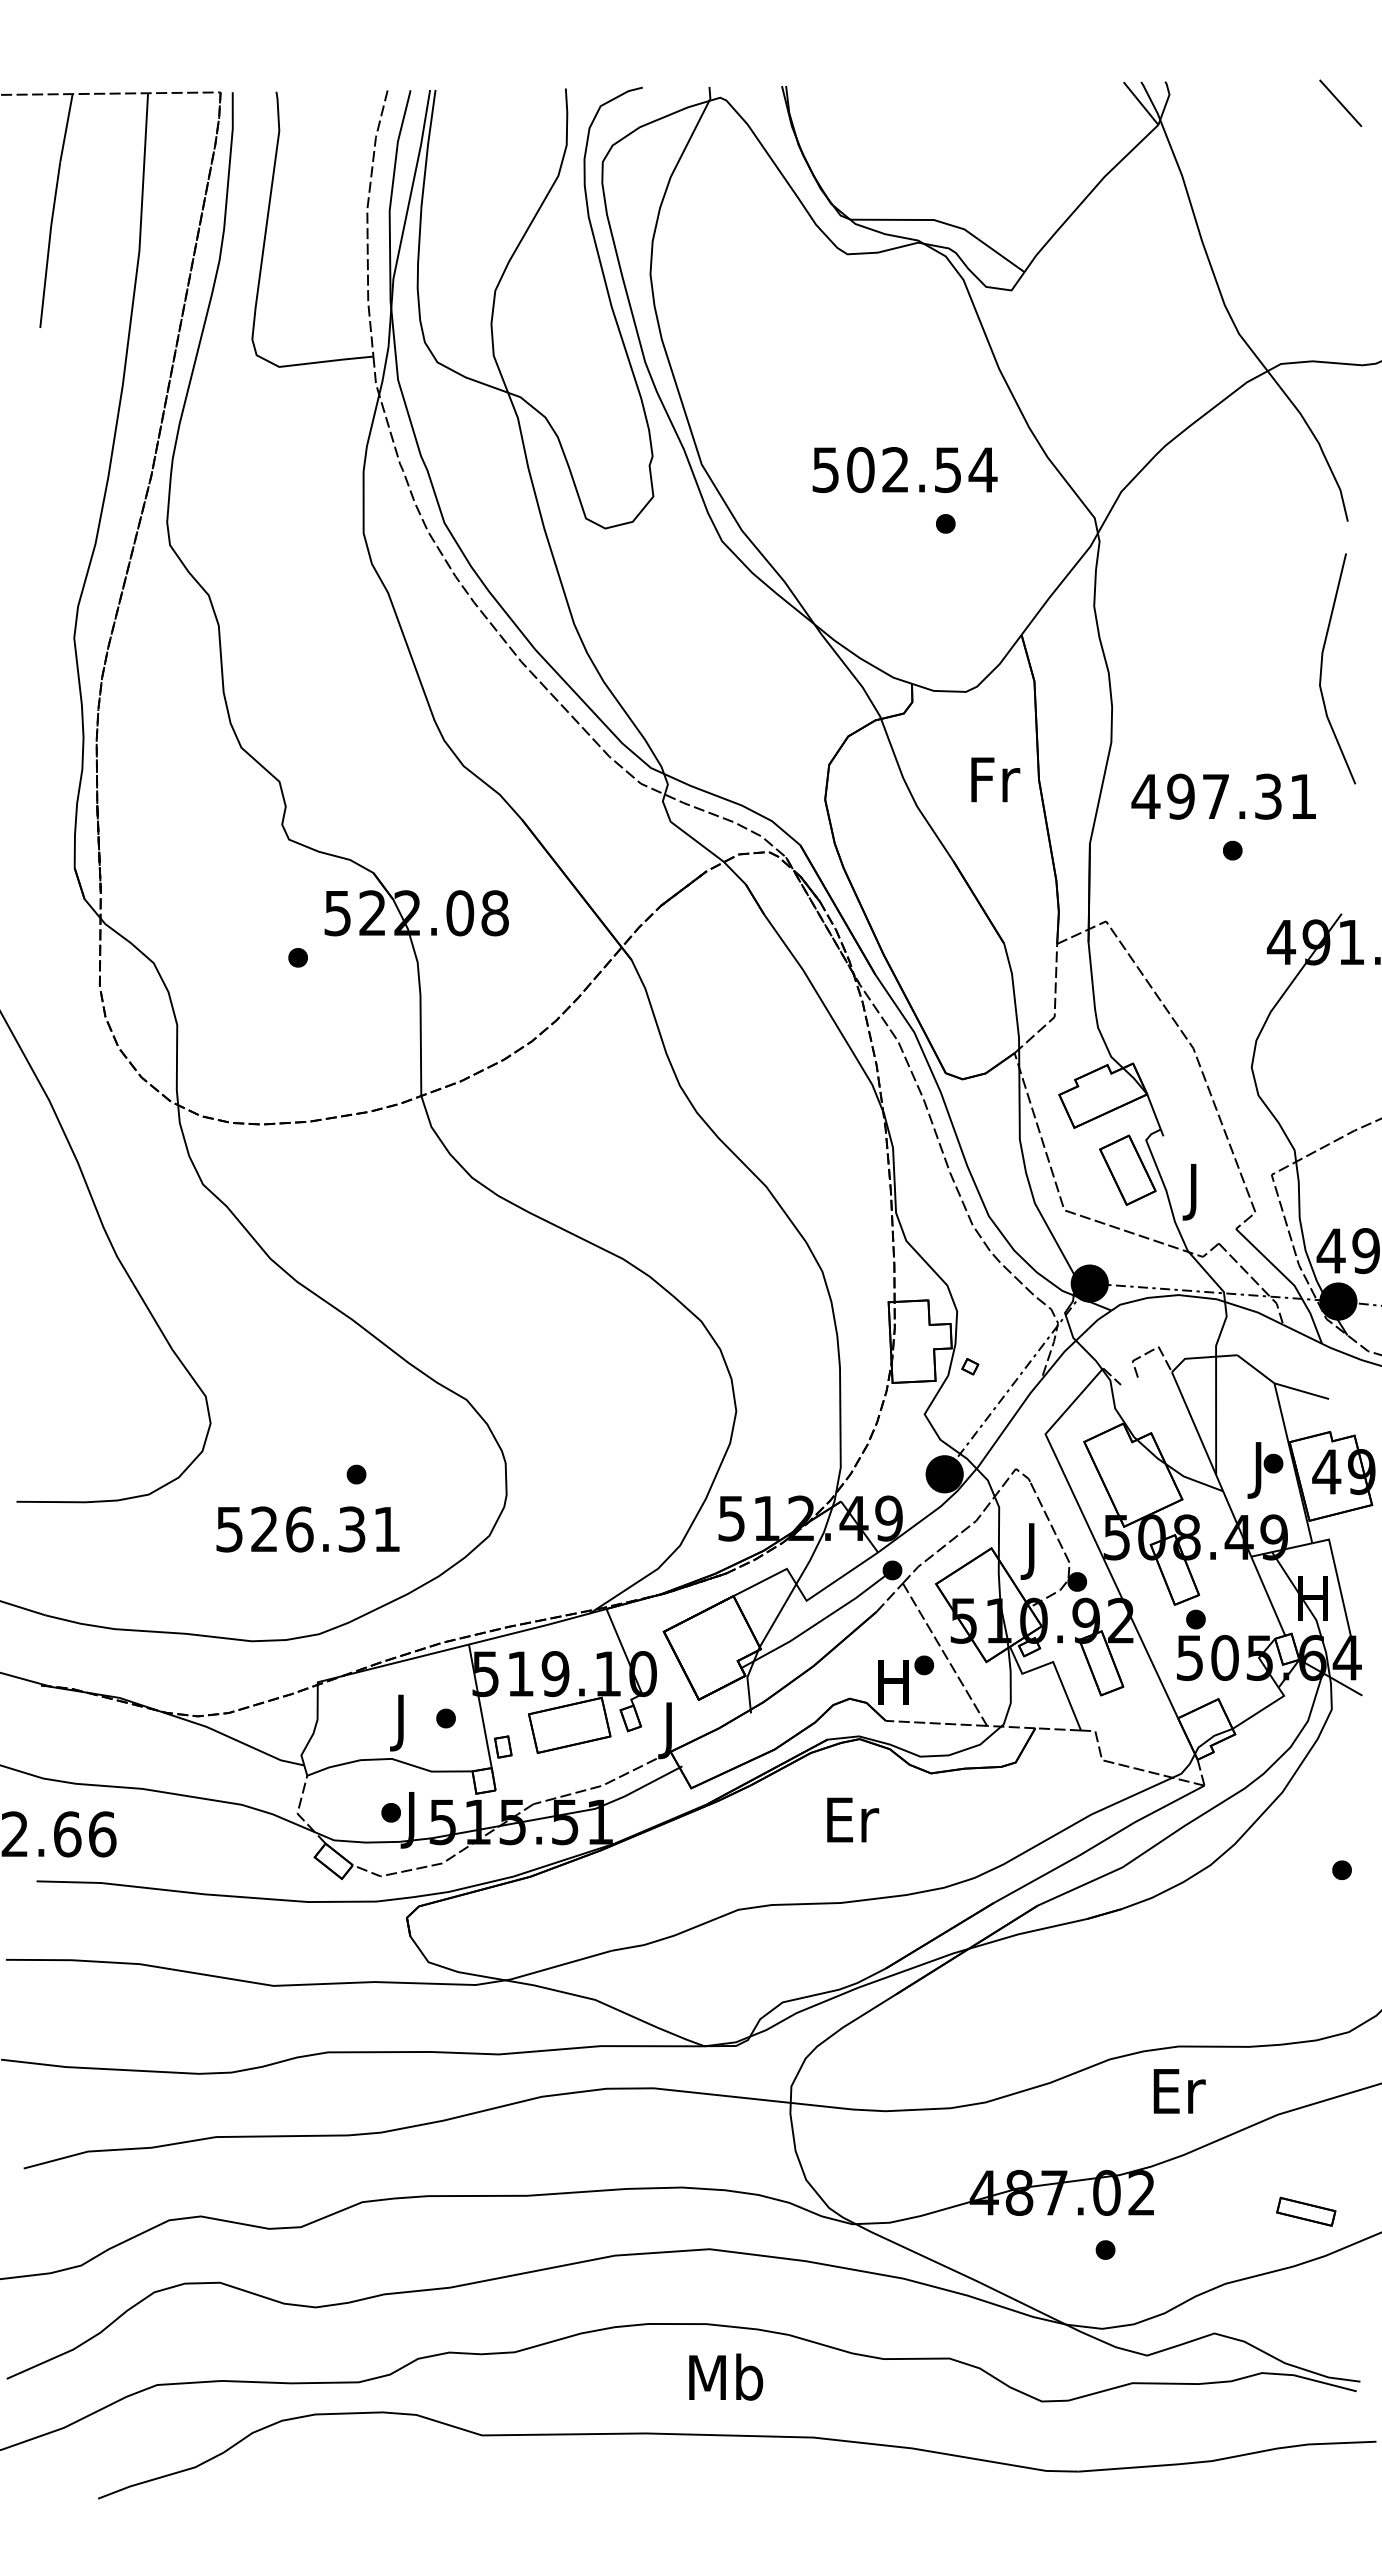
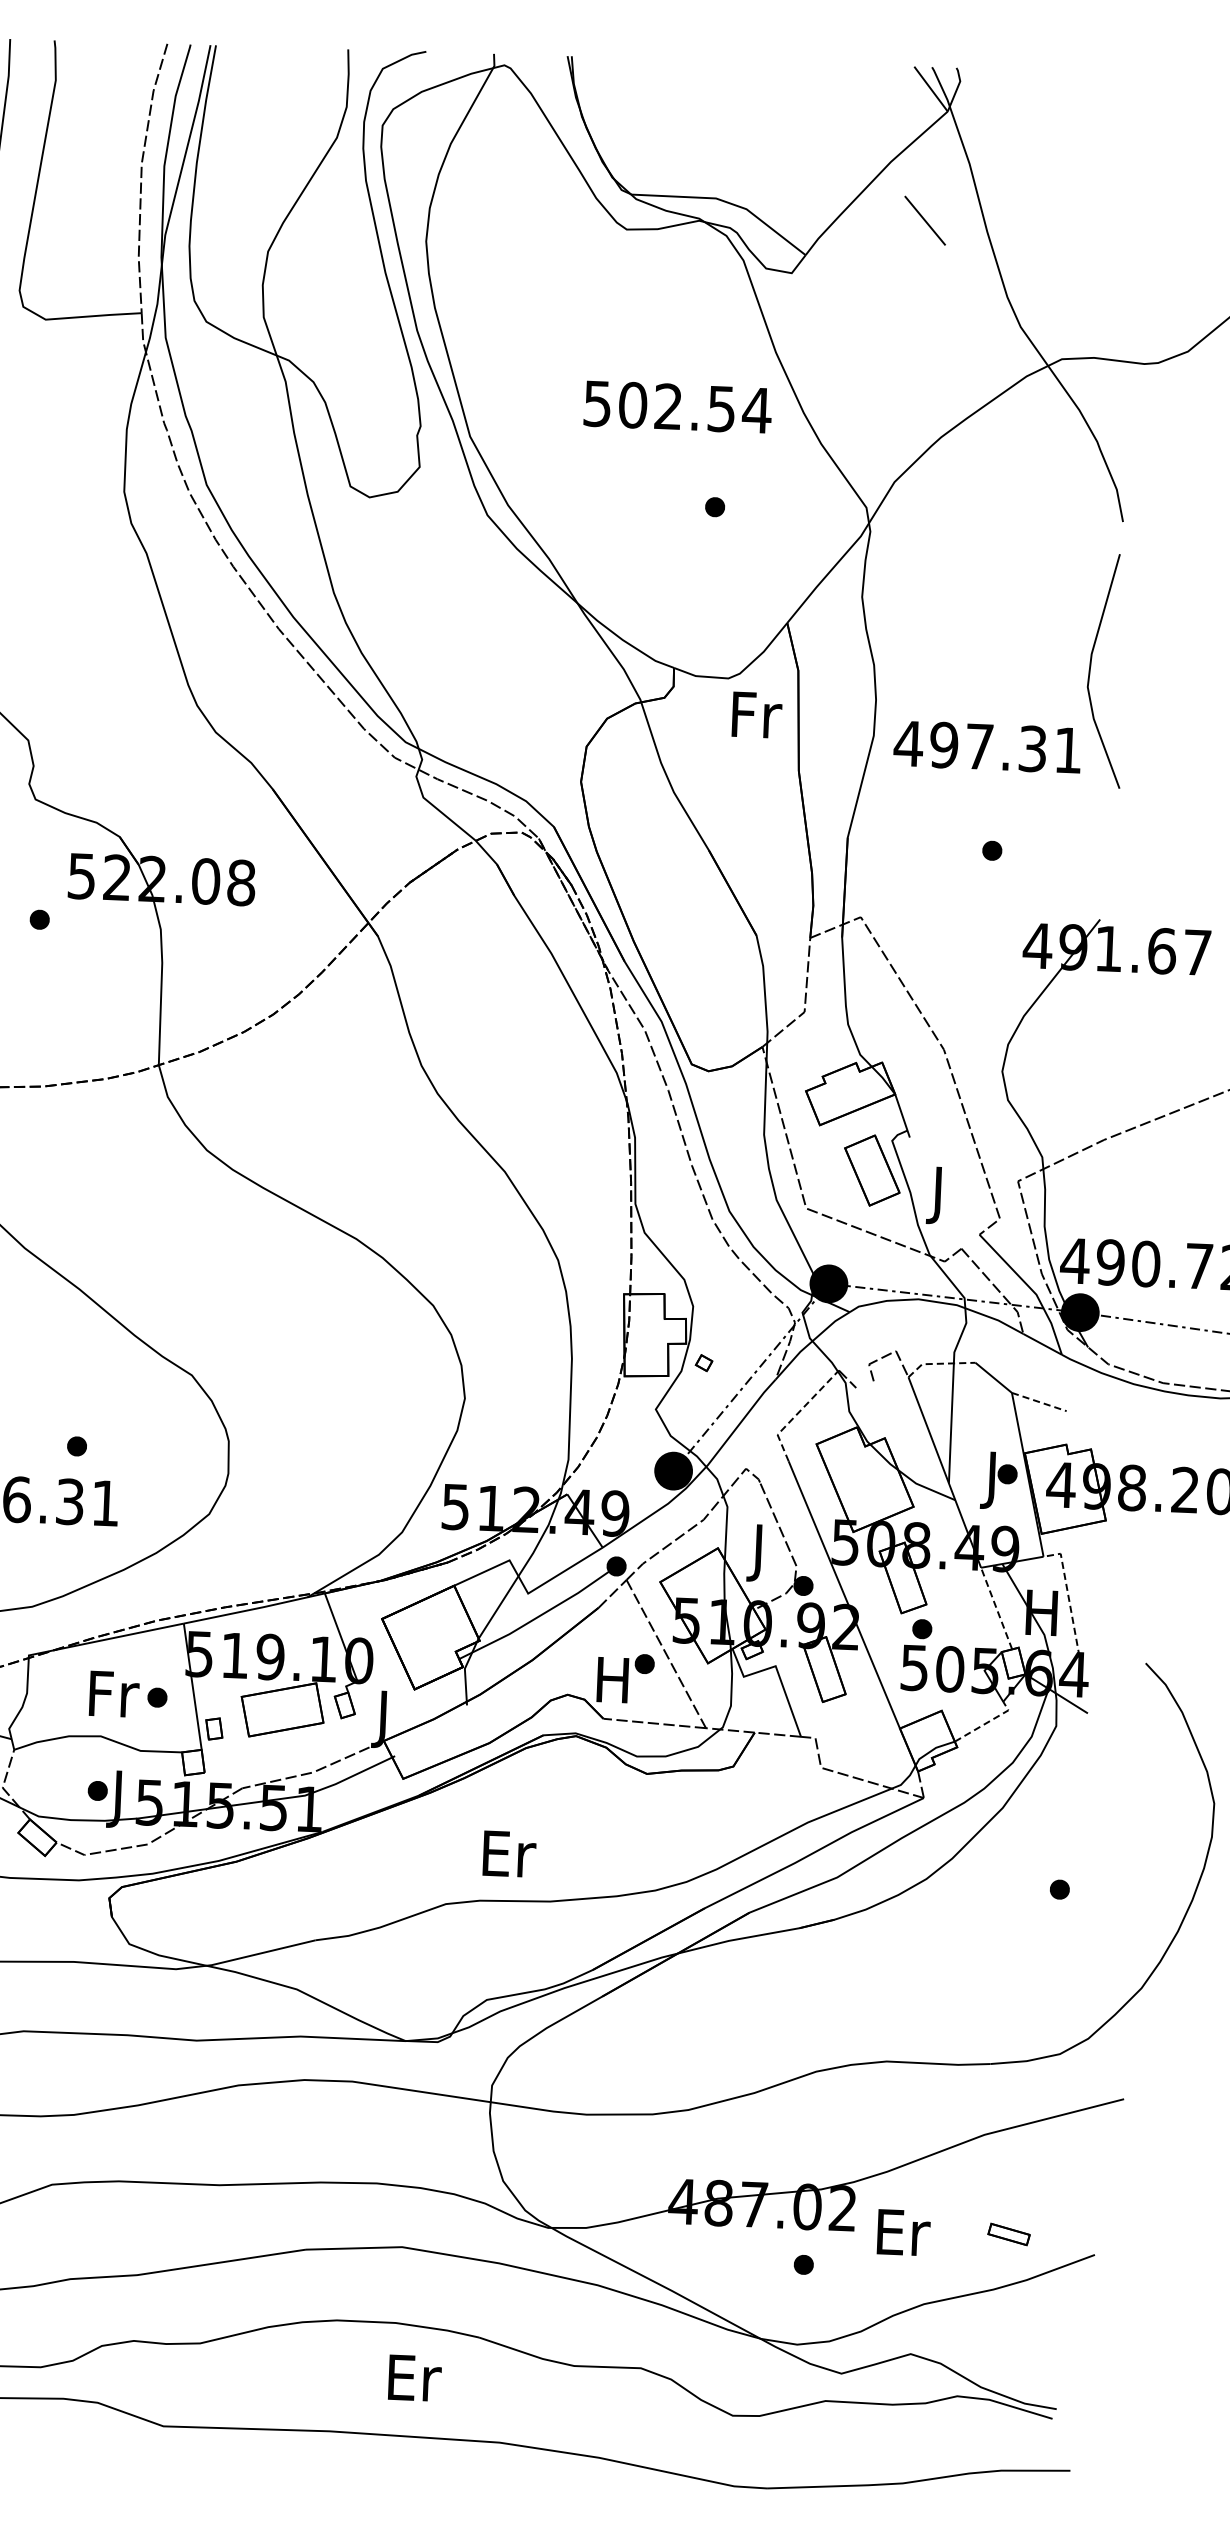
line: (1340, 102) -> (925, 219), moved
text: (904, 470) -> (677, 407), moved
text: (995, 779) -> (756, 714), moved
text: (1223, 796) -> (987, 746), moved
line: (1201, 1357) -> (939, 1363), solid -> dashed
line: (1302, 1391) -> (1040, 1402), solid -> dashed
line: (1064, 1412) -> (797, 1413), solid -> dashed
line: (1338, 1580) -> (1068, 1595), solid -> dashed
line: (1268, 1595) -> (996, 1607), solid -> dashed
line: (1263, 1709) -> (986, 1723), solid -> dashed
text: (403, 1722) -> (114, 1699), J -> Fr
text: (853, 1819) -> (510, 1853), moved
text: (1179, 2091) -> (903, 2232), moved
part: (1306, 2211) -> (1009, 2234), size x0.7
text: (726, 2376) -> (413, 2376), Mb -> Er

